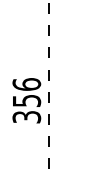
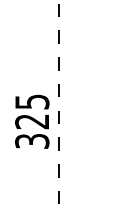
text: (26, 92) -> (31, 111), 356 -> 325

